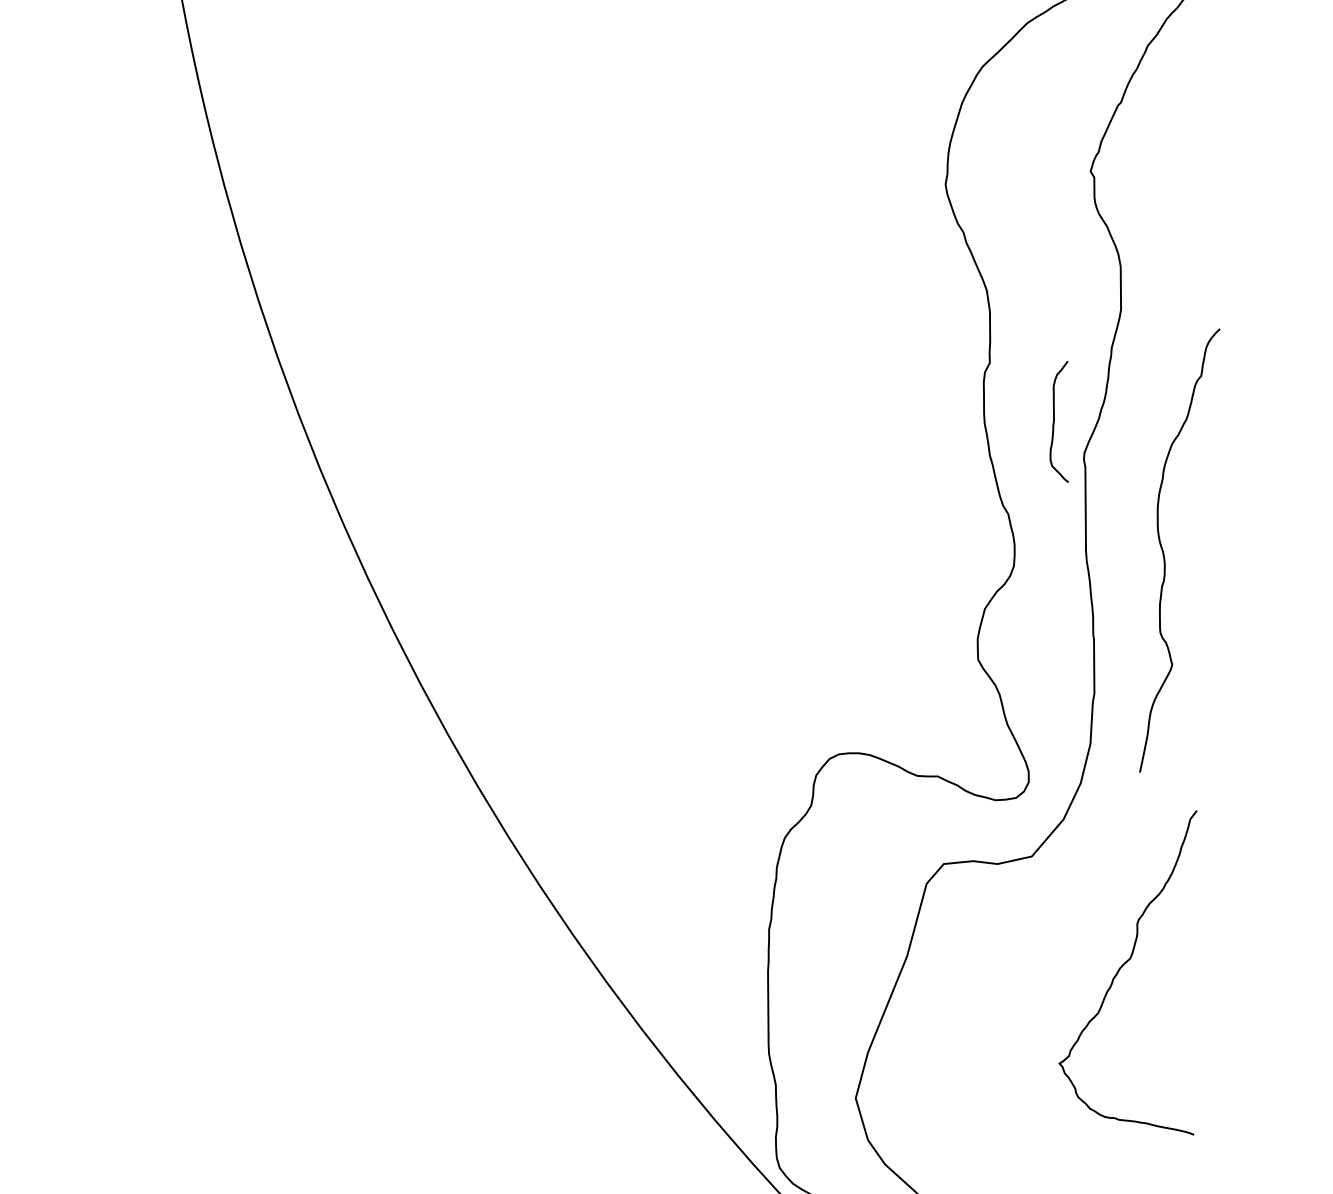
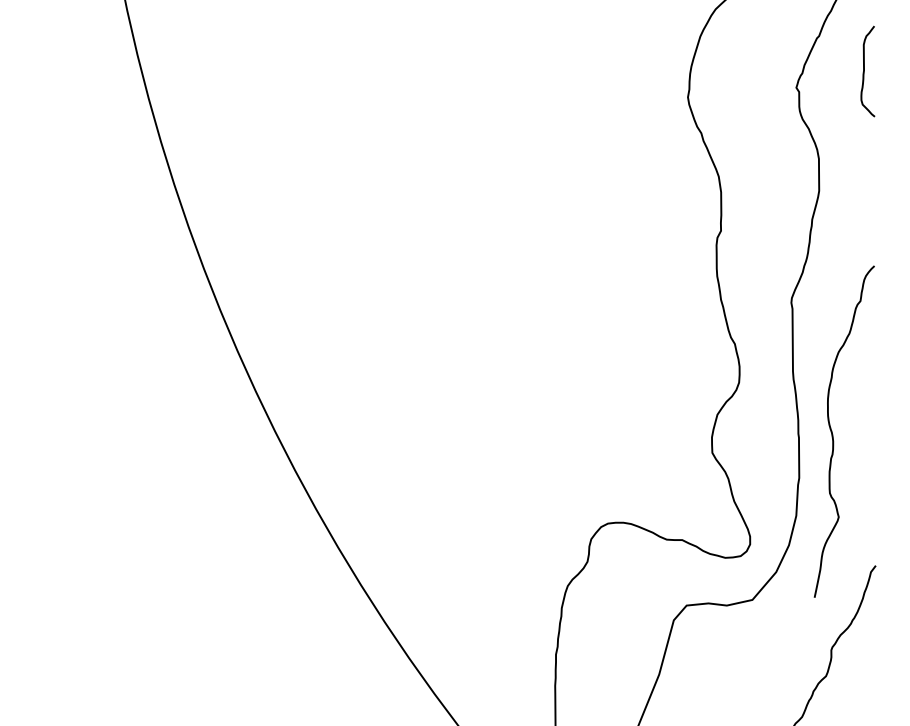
curve: (1054, 421) -> (864, 71), moved
curve: (1164, 552) -> (832, 433), moved

